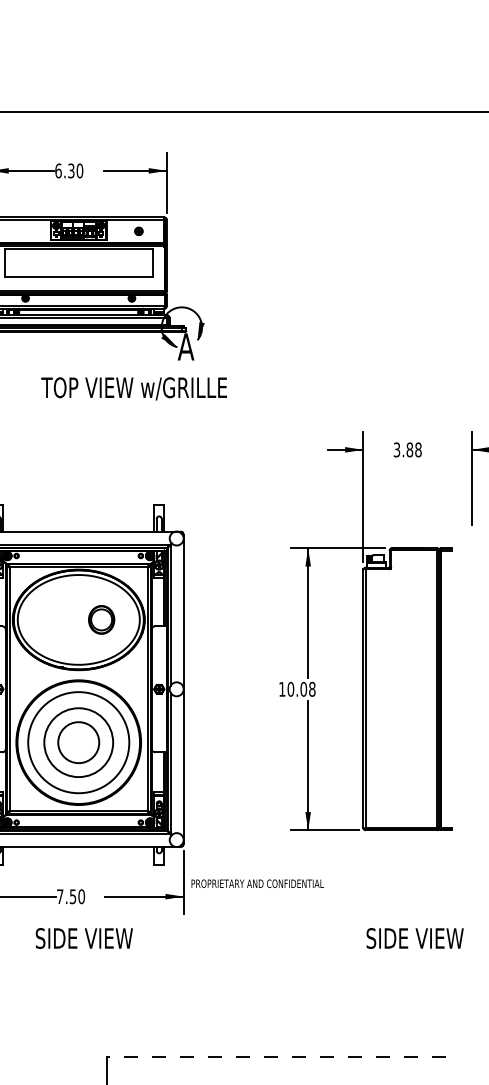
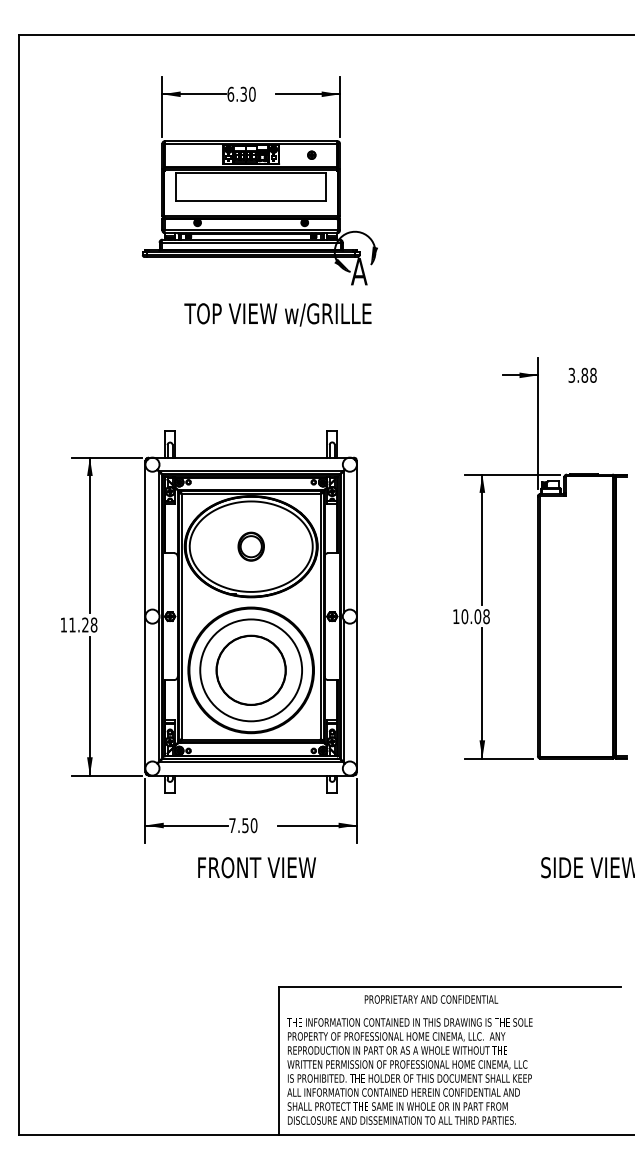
text: (133, 388) -> (277, 314), moved
part: (100, 619) -> (250, 546), moved
circle: (78, 741) -> (250, 669), size x1.67
text: (257, 883) -> (431, 999), moved
text: (85, 938) -> (257, 867), SIDE VIEW -> FRONT VIEW
line: (275, 1056) -> (449, 986), dashed -> solid

